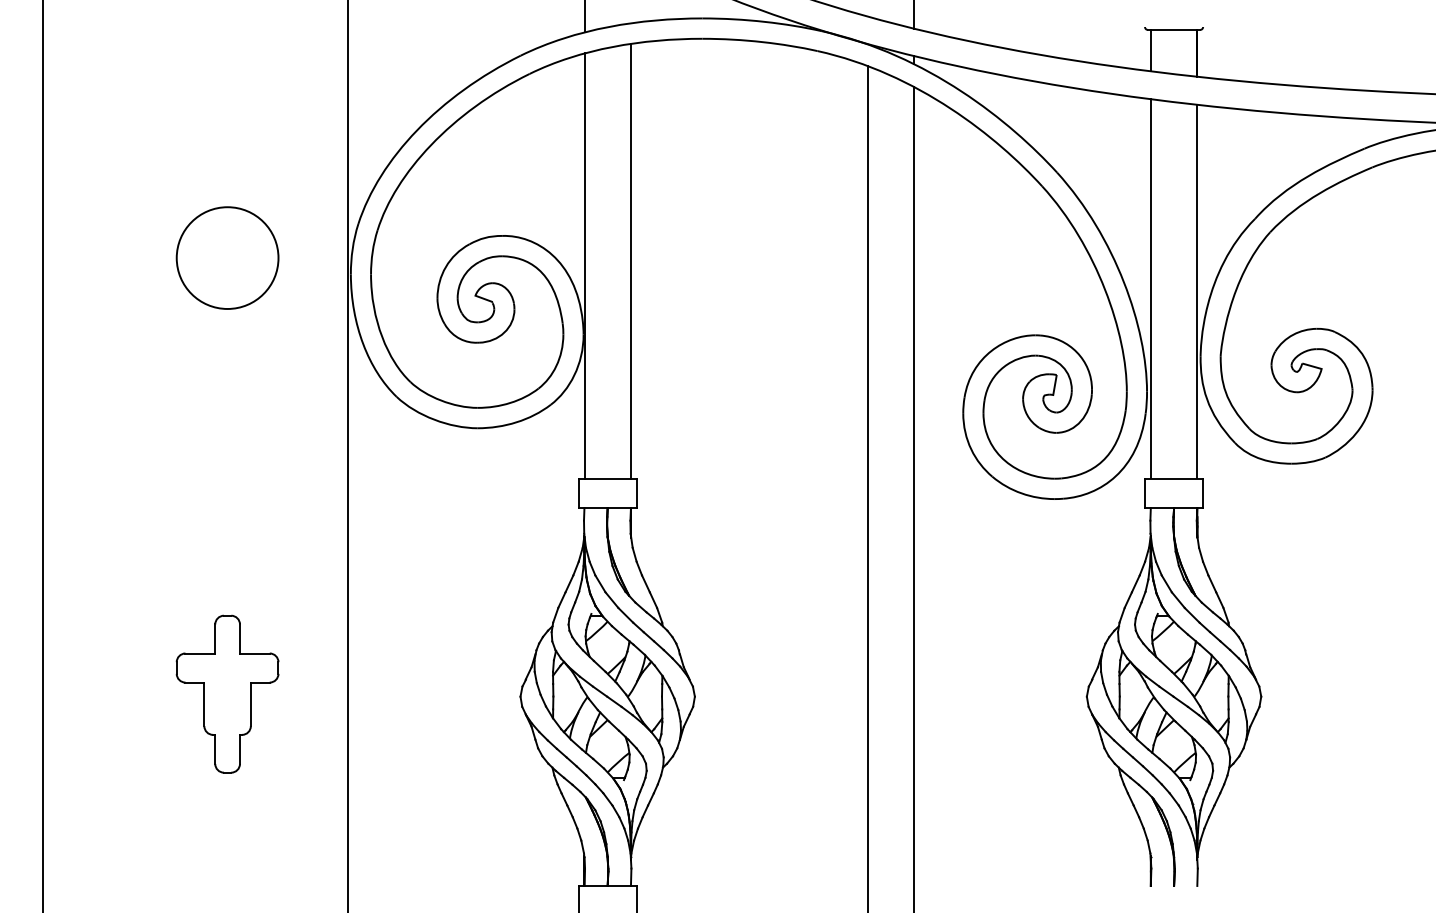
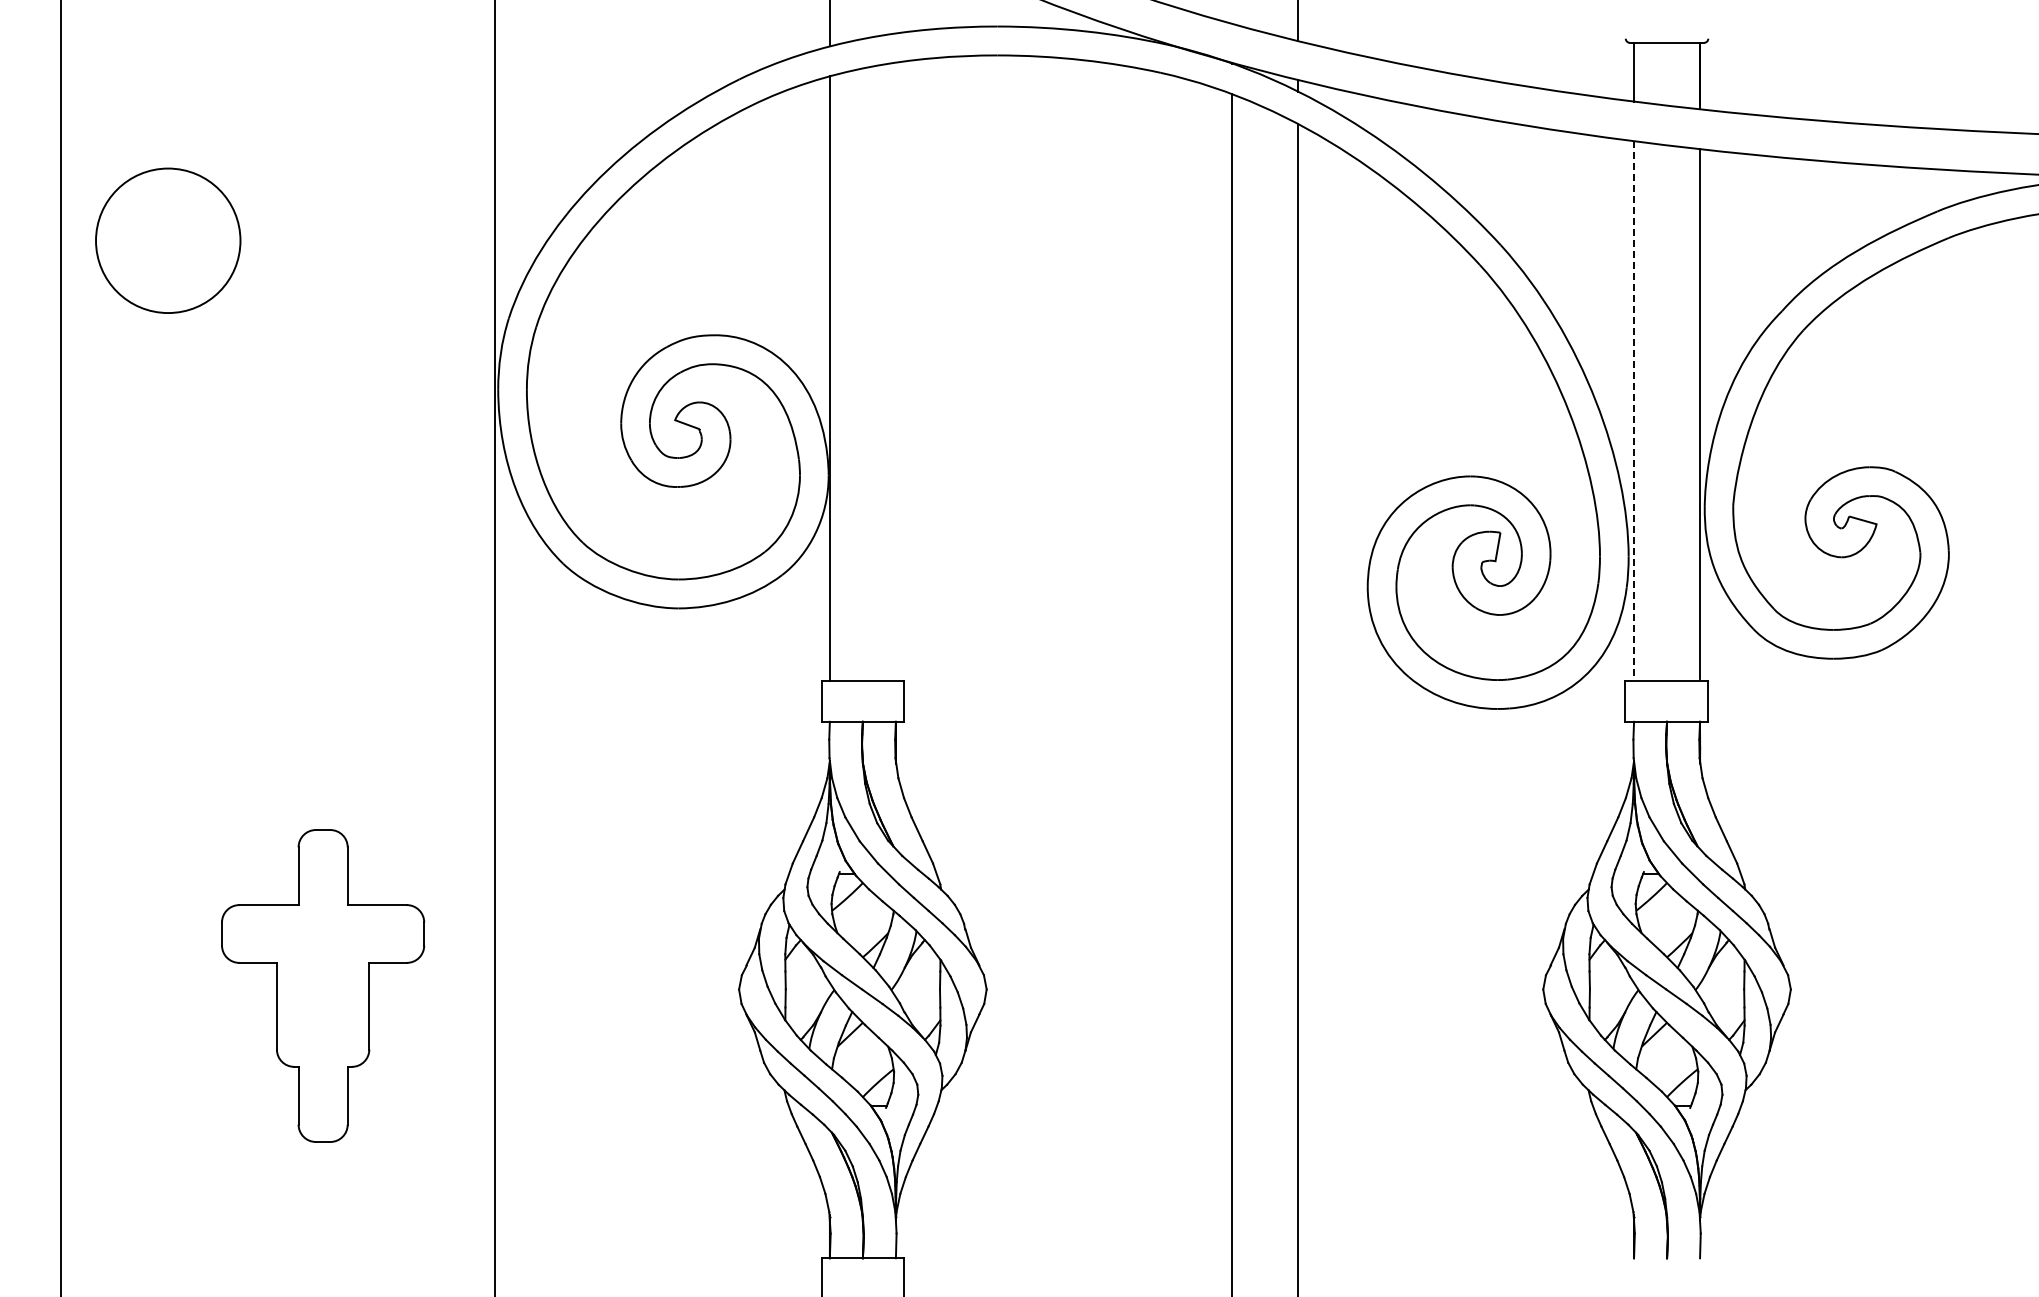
circle: (227, 257) -> (168, 240), moved
line: (631, 261) -> (896, 371), removed
line: (1151, 288) -> (1634, 409), solid -> dashed
part: (227, 693) -> (323, 985), size x1.4

